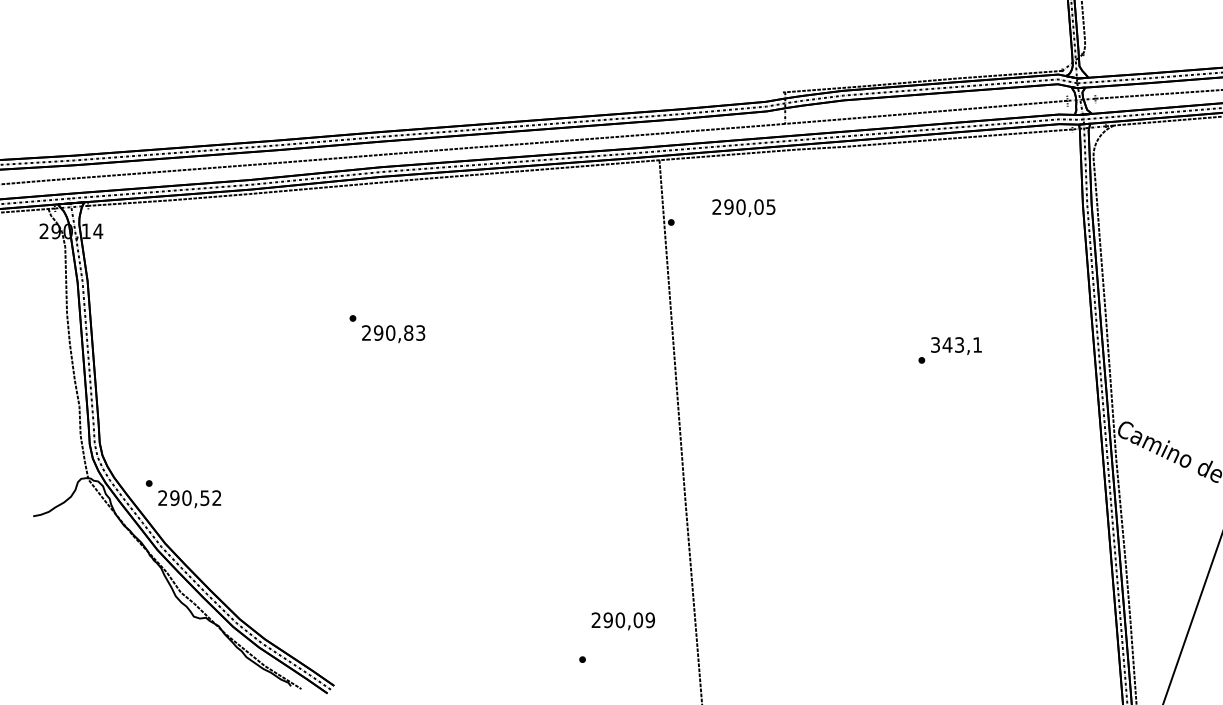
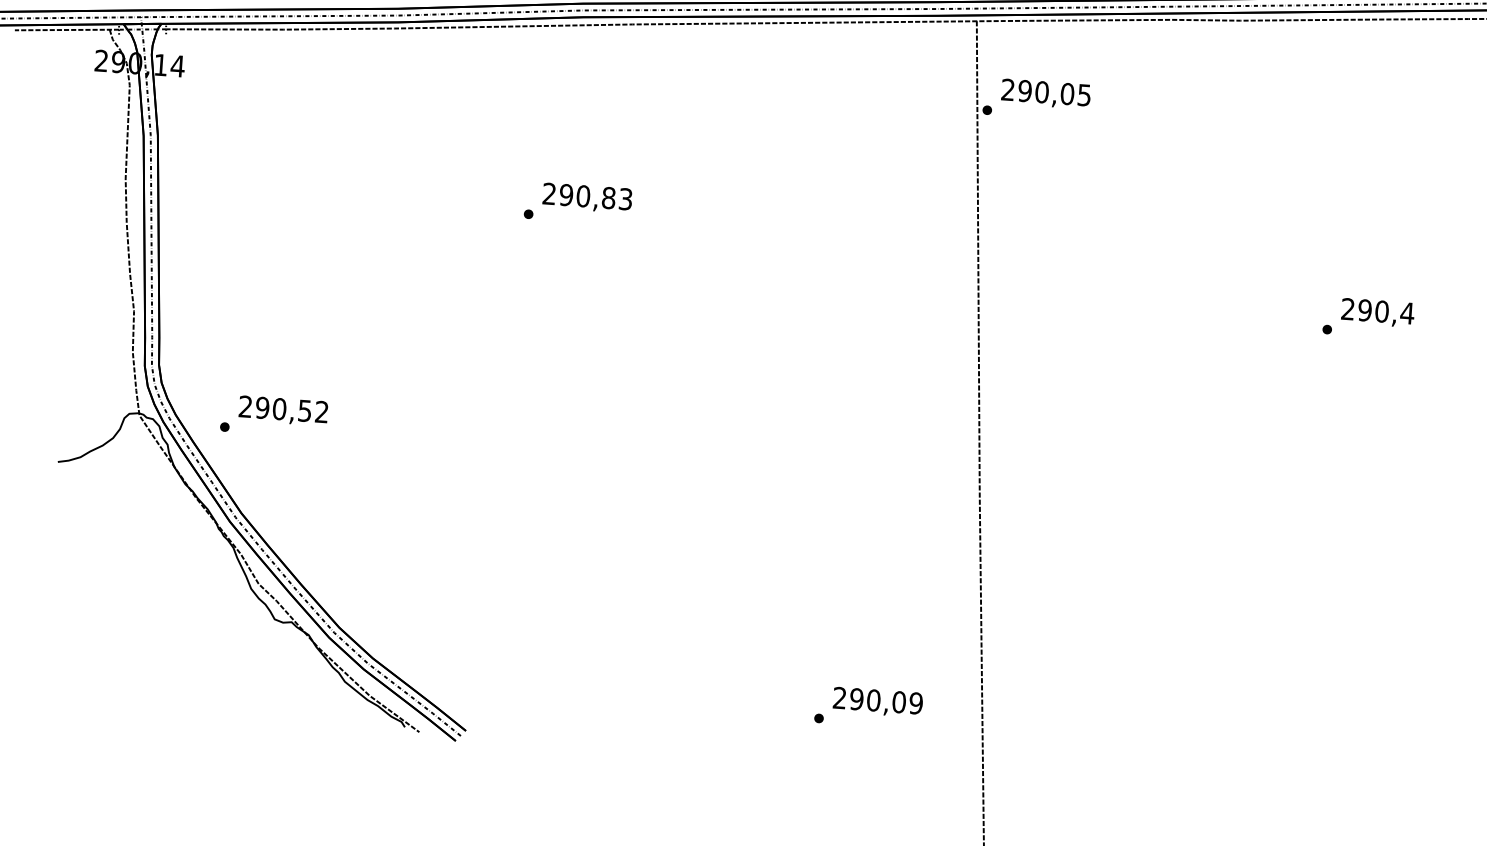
text: (743, 208) -> (1045, 94), moved
text: (393, 334) -> (587, 198), moved
text: (956, 344) -> (1377, 310), 343,1 -> 290,4
text: (189, 499) -> (283, 411), moved
text: (622, 621) -> (876, 702), moved

